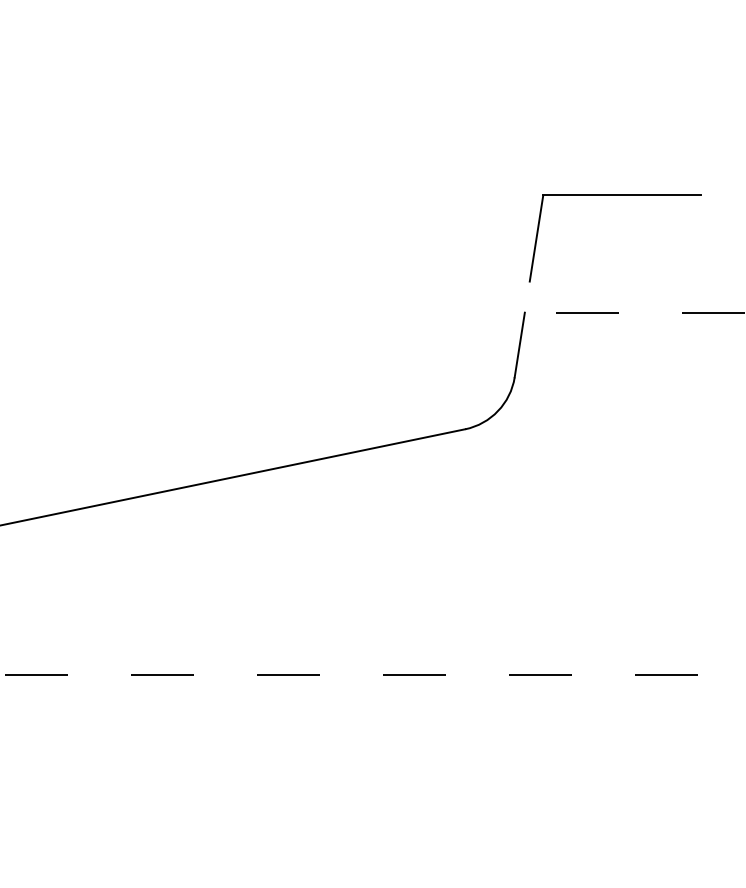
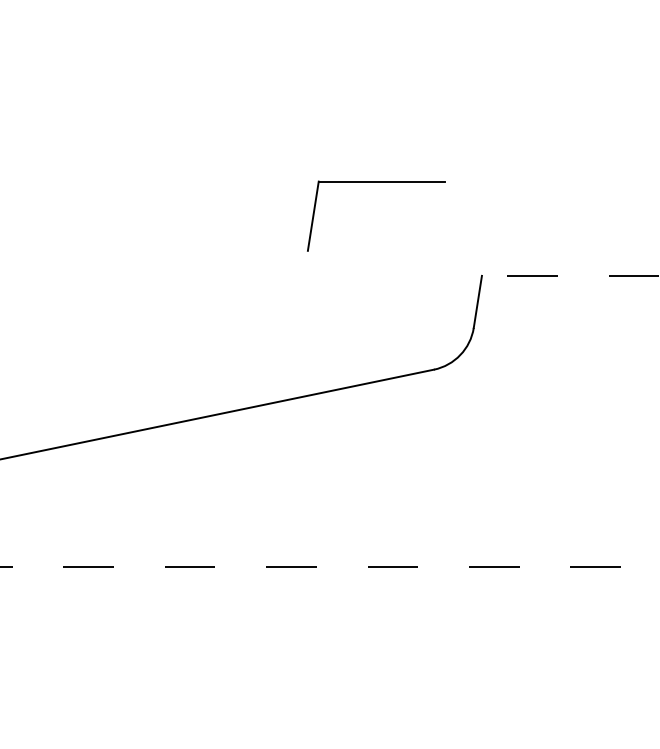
part: (615, 196) -> (376, 182), moved

